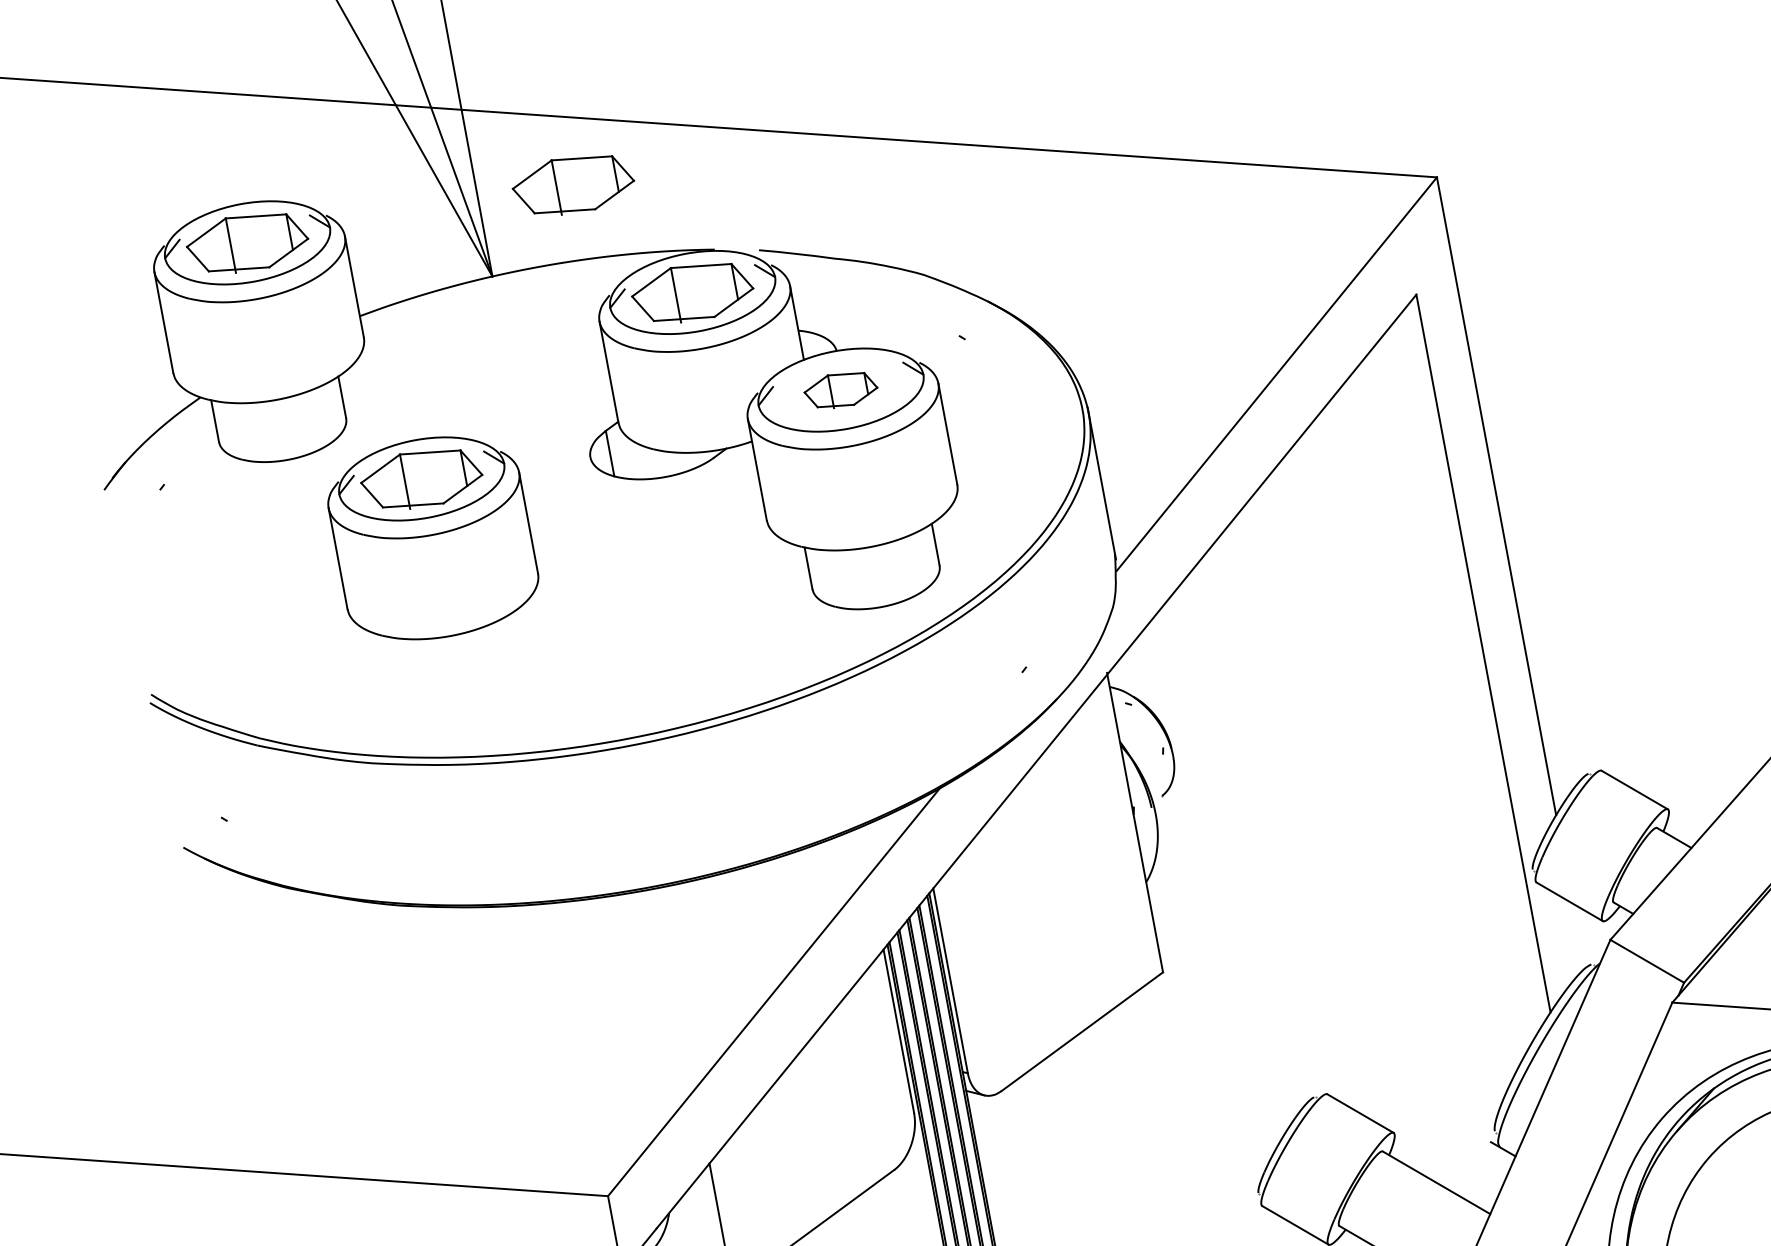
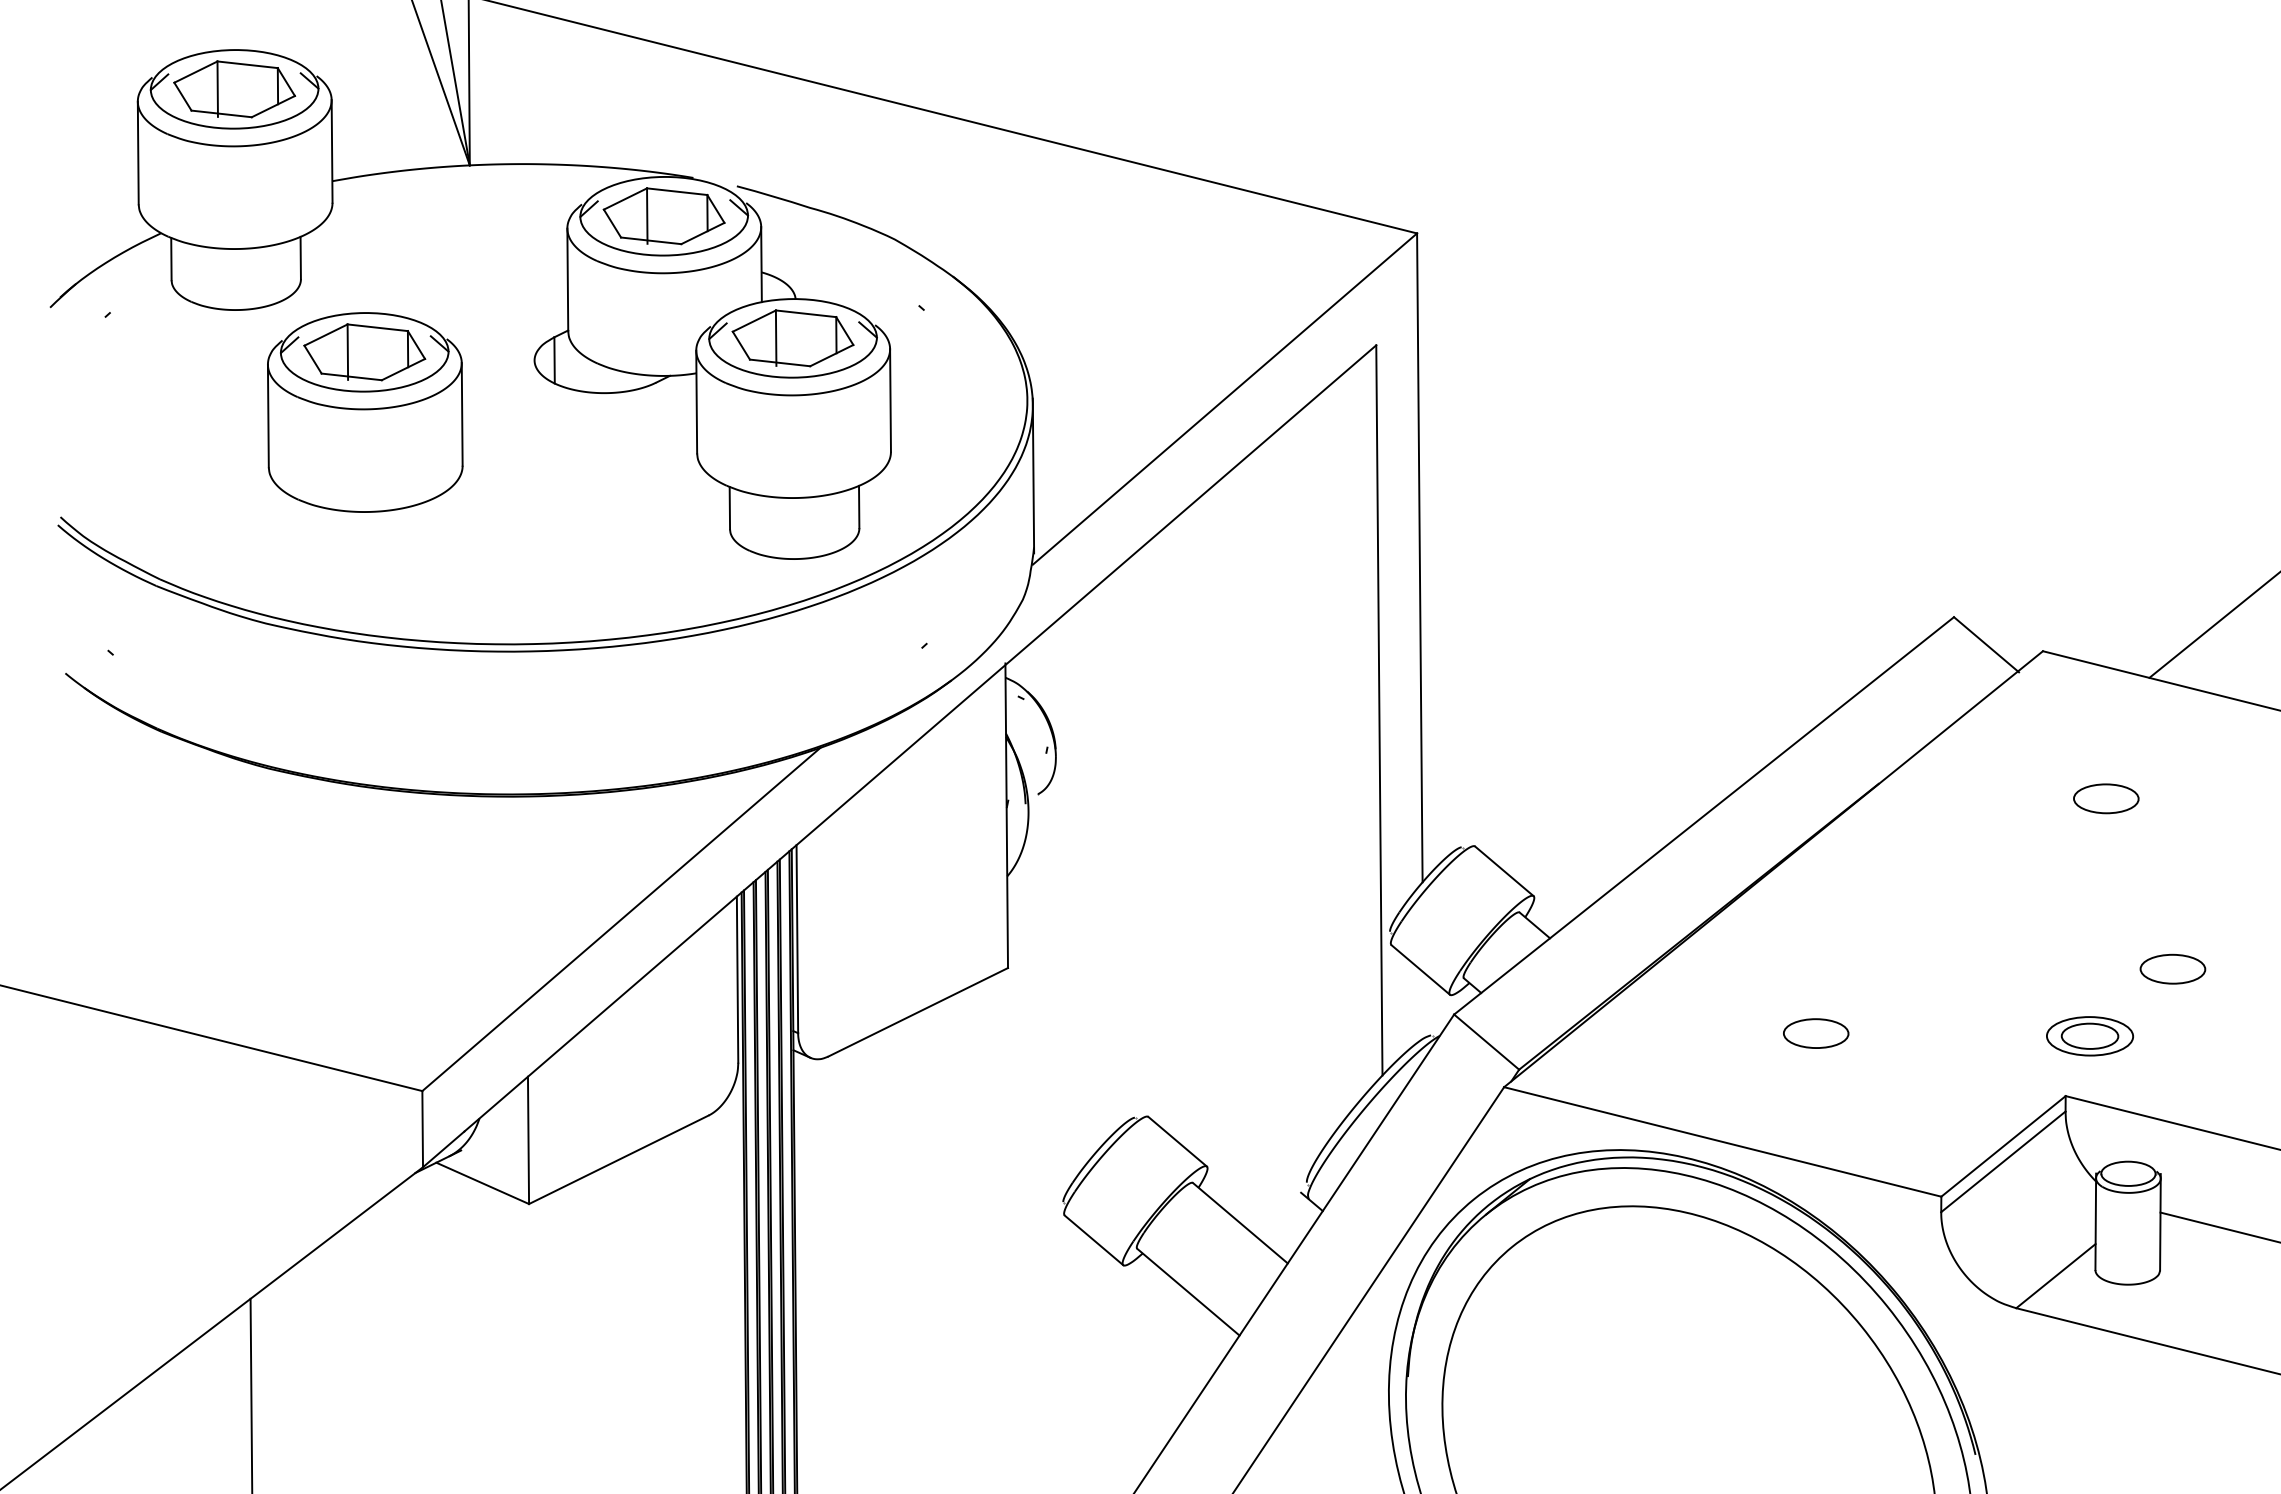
part: (573, 185) -> (565, 89), removed
part: (840, 390) -> (792, 338), size x1.67

